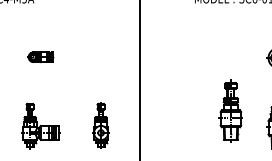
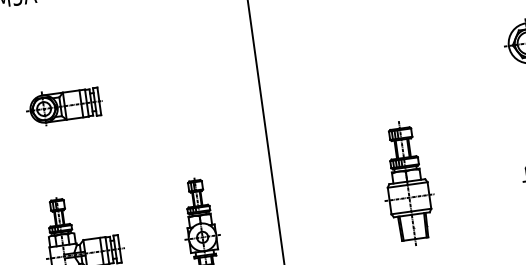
part: (40, 56) -> (63, 104), size x1.43
part: (230, 110) -> (406, 182), moved

